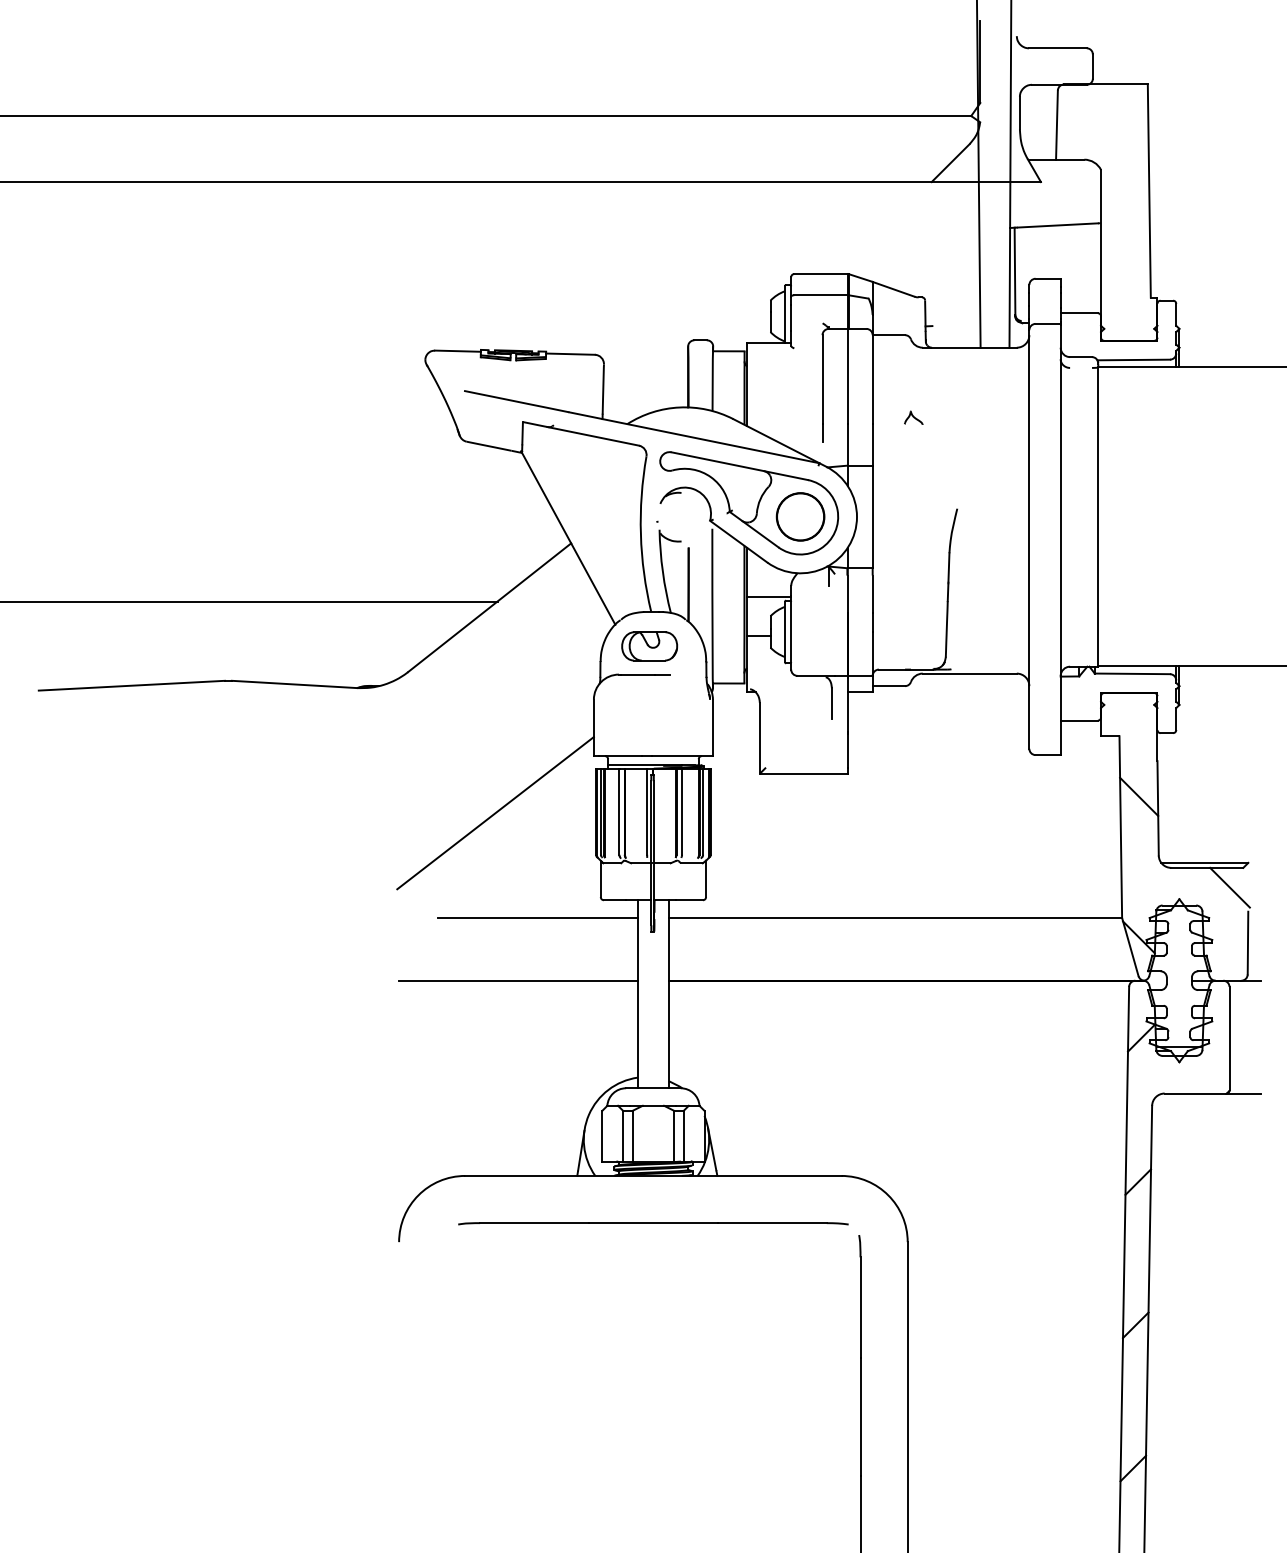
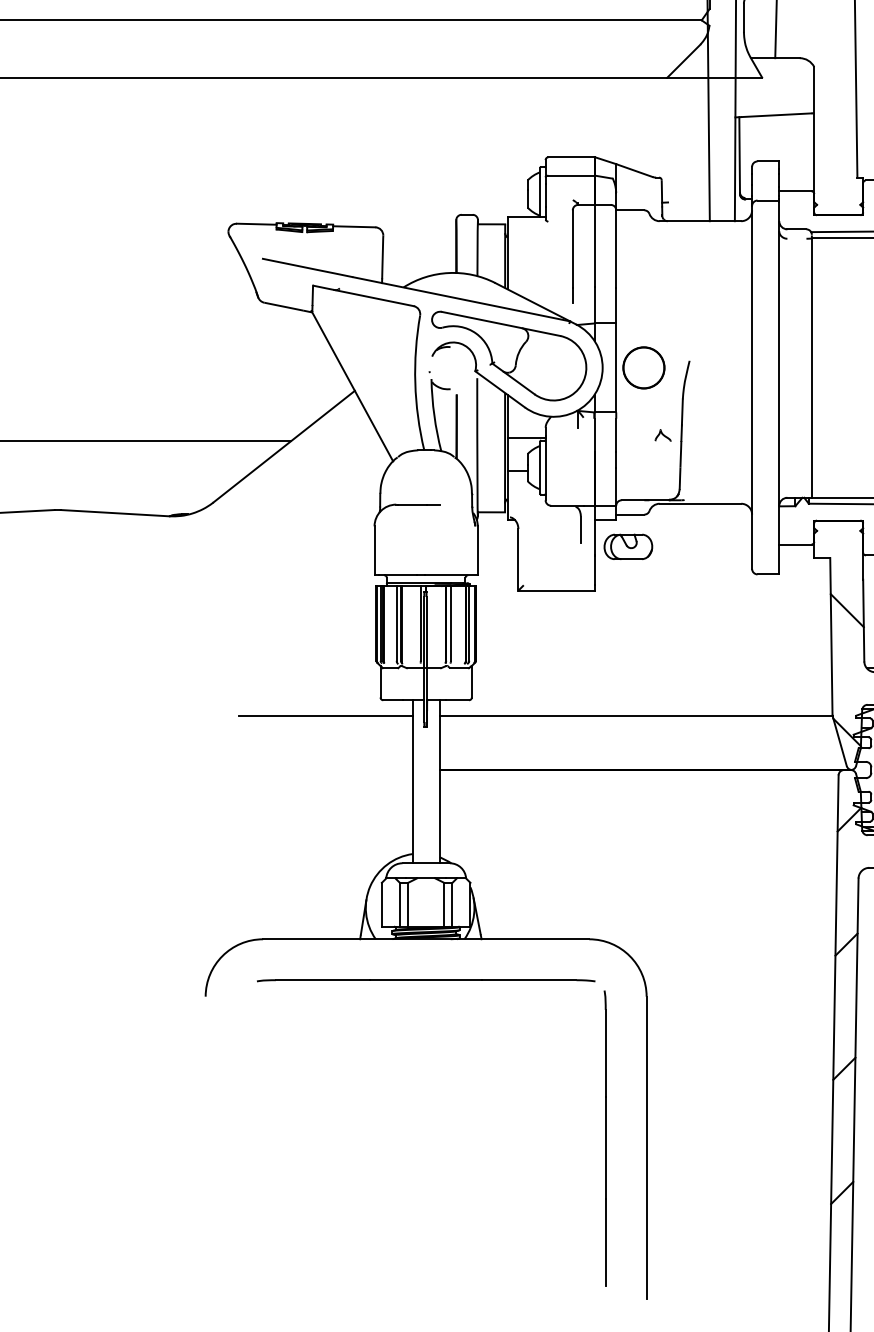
part: (913, 417) -> (662, 435), moved
part: (800, 516) -> (643, 367), moved
part: (649, 646) -> (628, 547), moved
line: (495, 813) -> (289, 625), removed
line: (517, 980) -> (308, 769), removed

